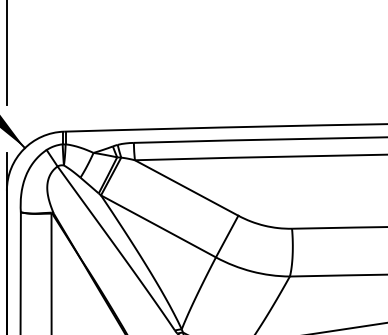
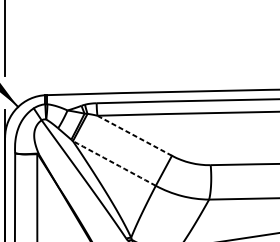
line: (186, 188) -> (134, 136), solid -> dashed
arc: (158, 226) -> (114, 163), solid -> dashed

